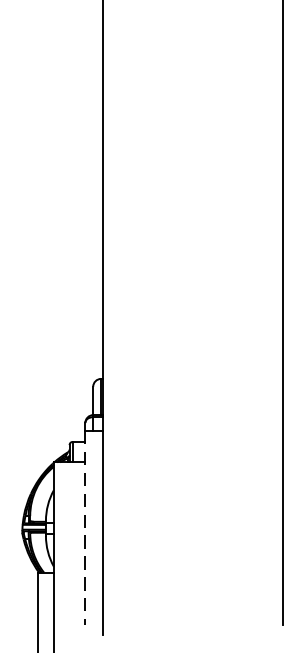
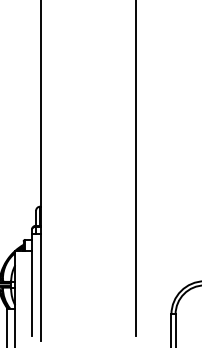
line: (84, 528) -> (31, 285), dashed -> solid

